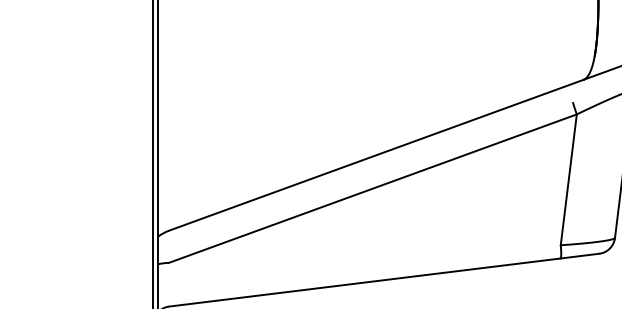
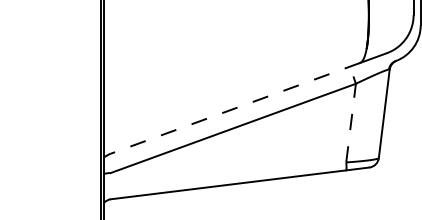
line: (376, 155) -> (235, 108), solid -> dashed
line: (569, 180) -> (351, 123), solid -> dashed

